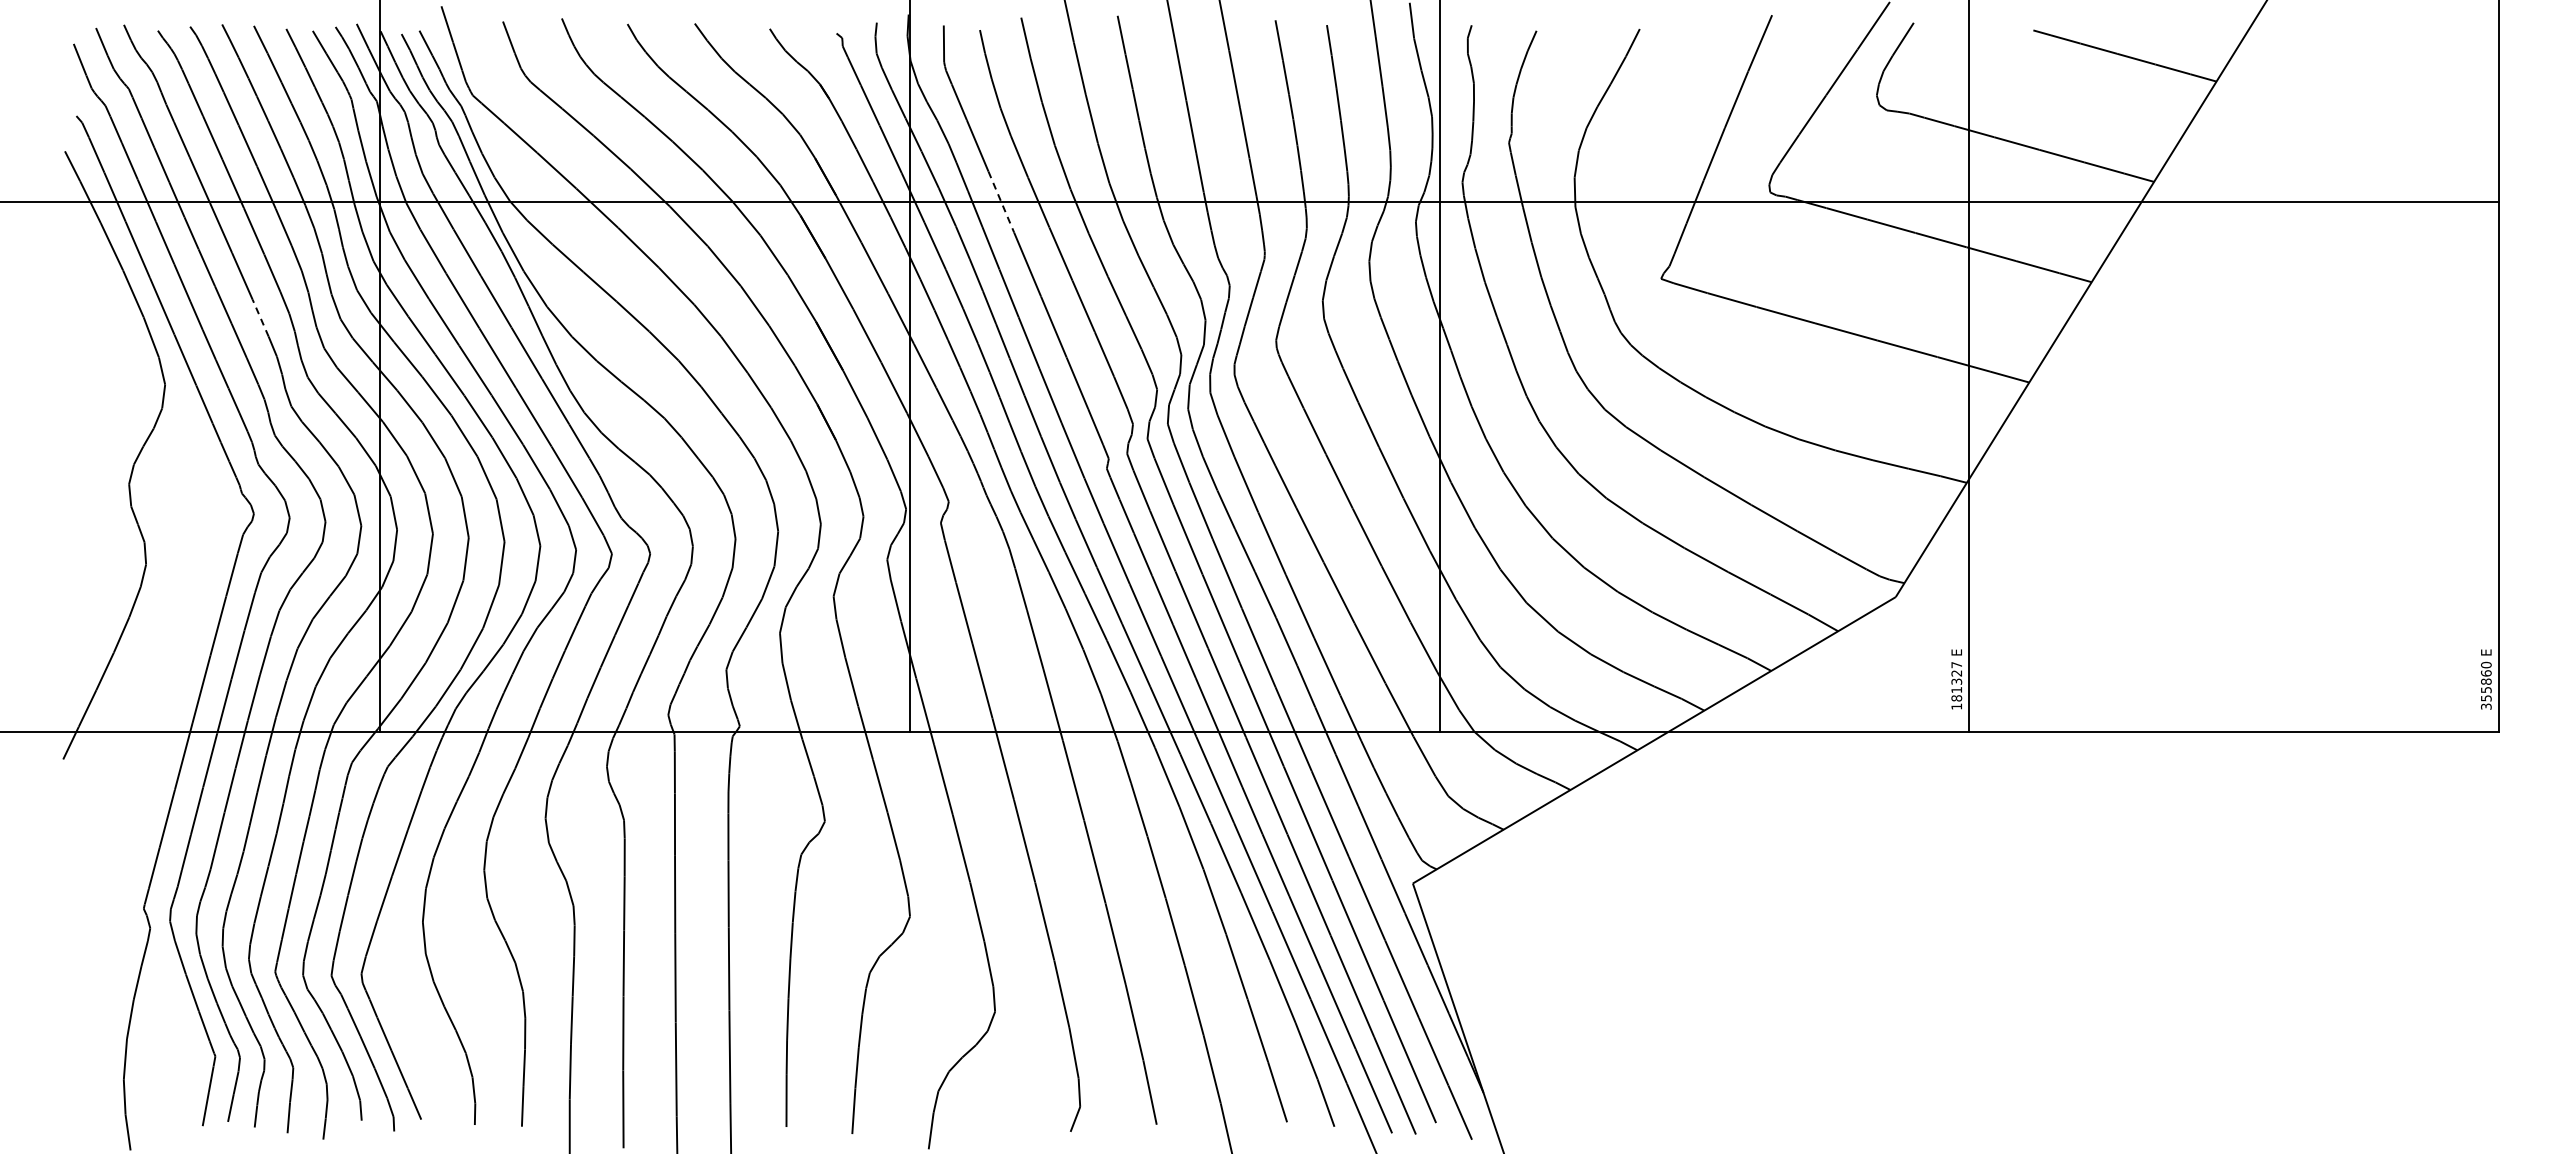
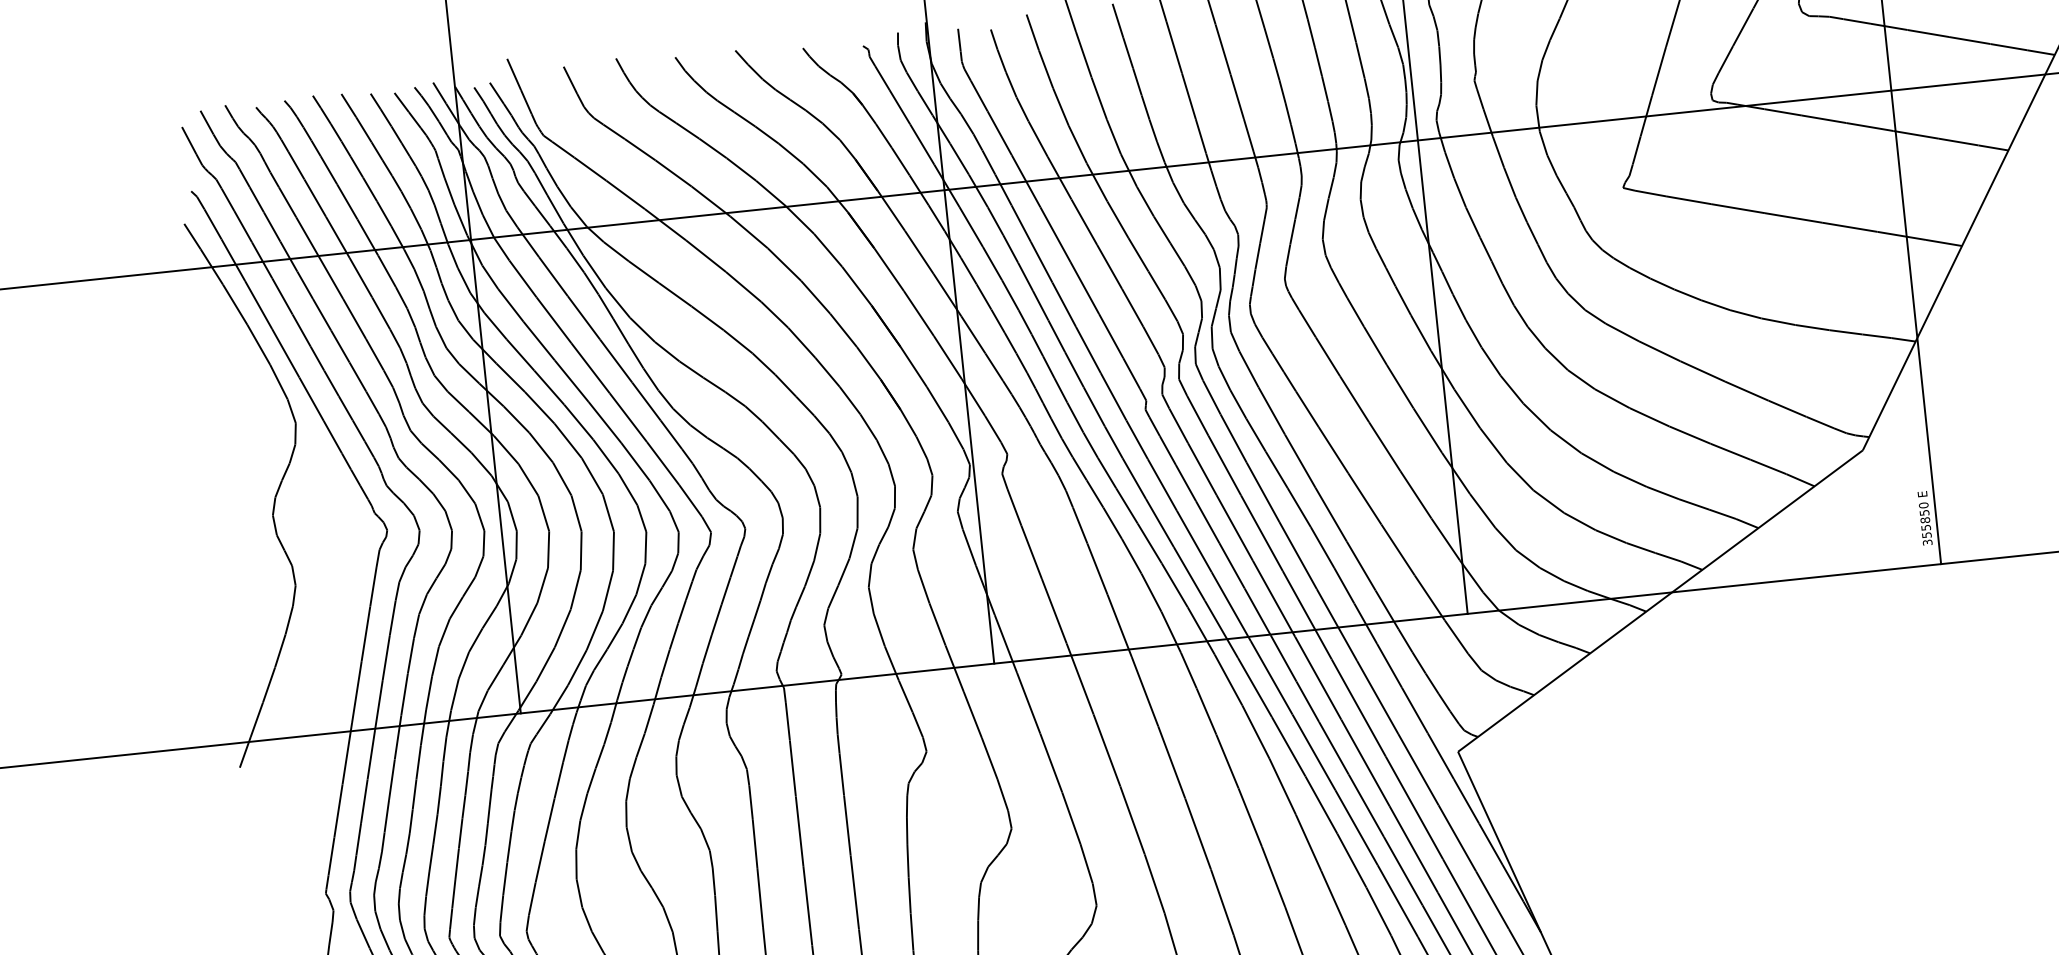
line: (1001, 202) -> (1026, 181), dashed -> solid
line: (260, 317) -> (374, 354), dashed -> solid
text: (1956, 685) -> (1925, 523), 181327 -> 355850

